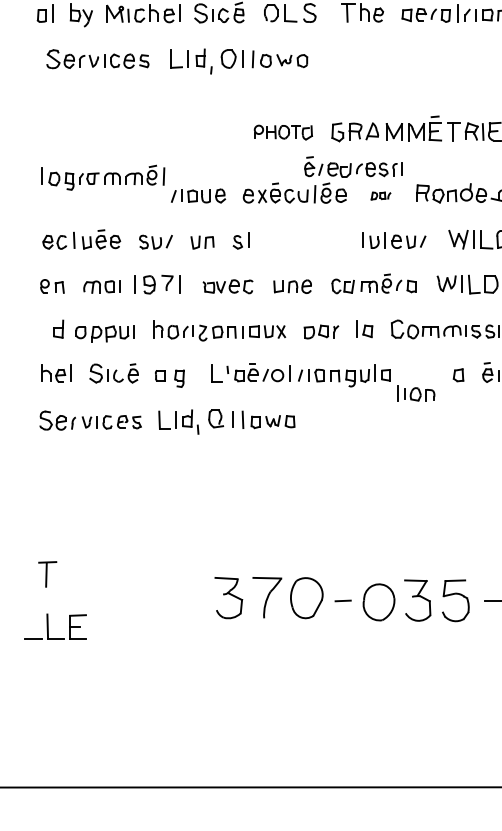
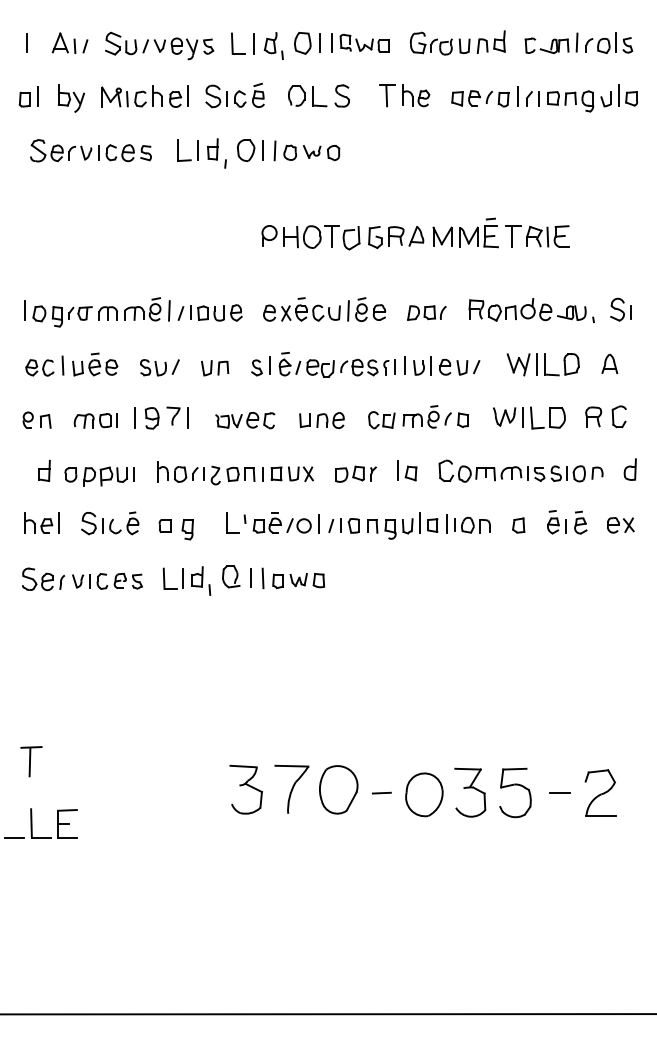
part: (283, 132) -> (310, 237), size x1.43
part: (352, 166) -> (336, 364), moved
part: (103, 177) -> (97, 312), moved
part: (380, 195) -> (426, 312), size x1.67
part: (416, 392) -> (468, 523), moved

